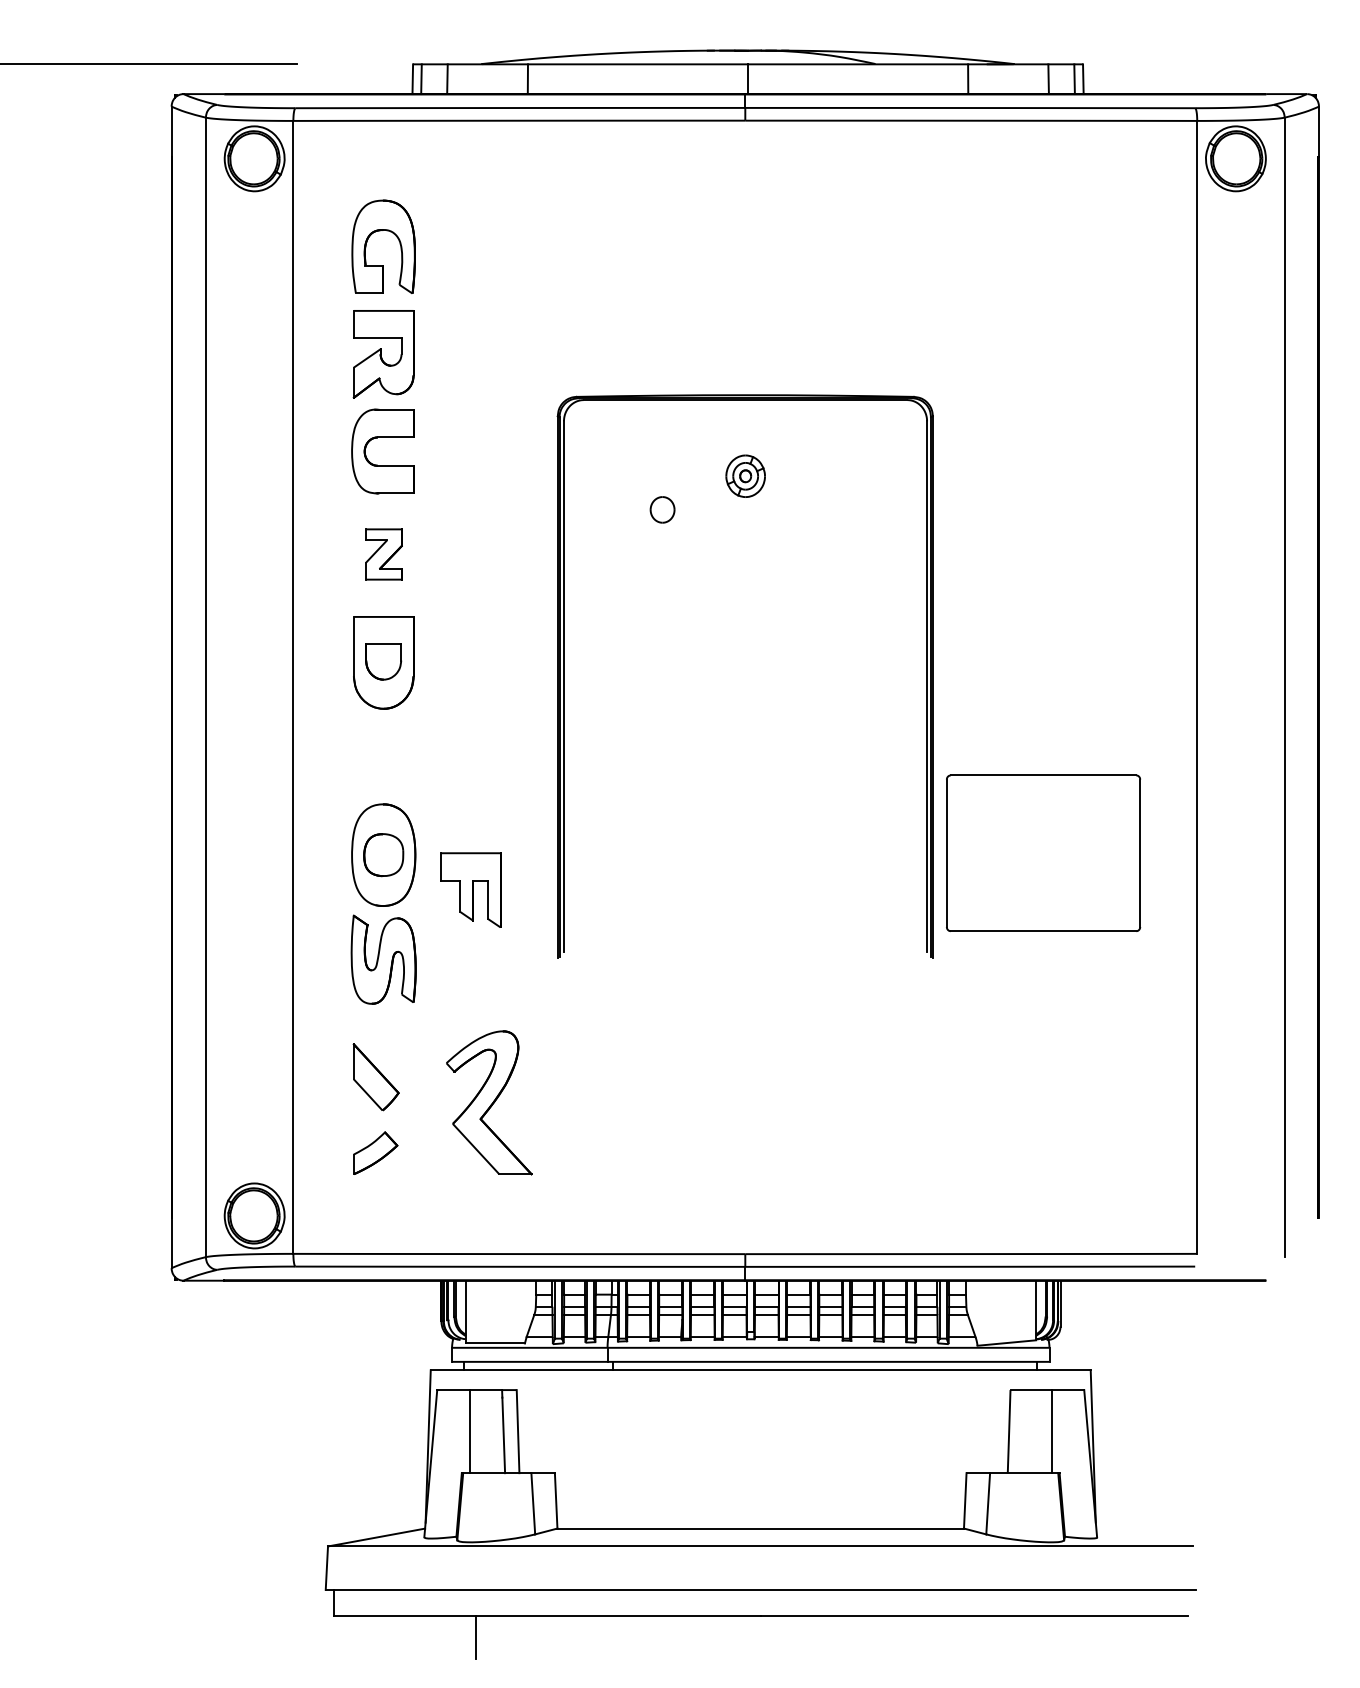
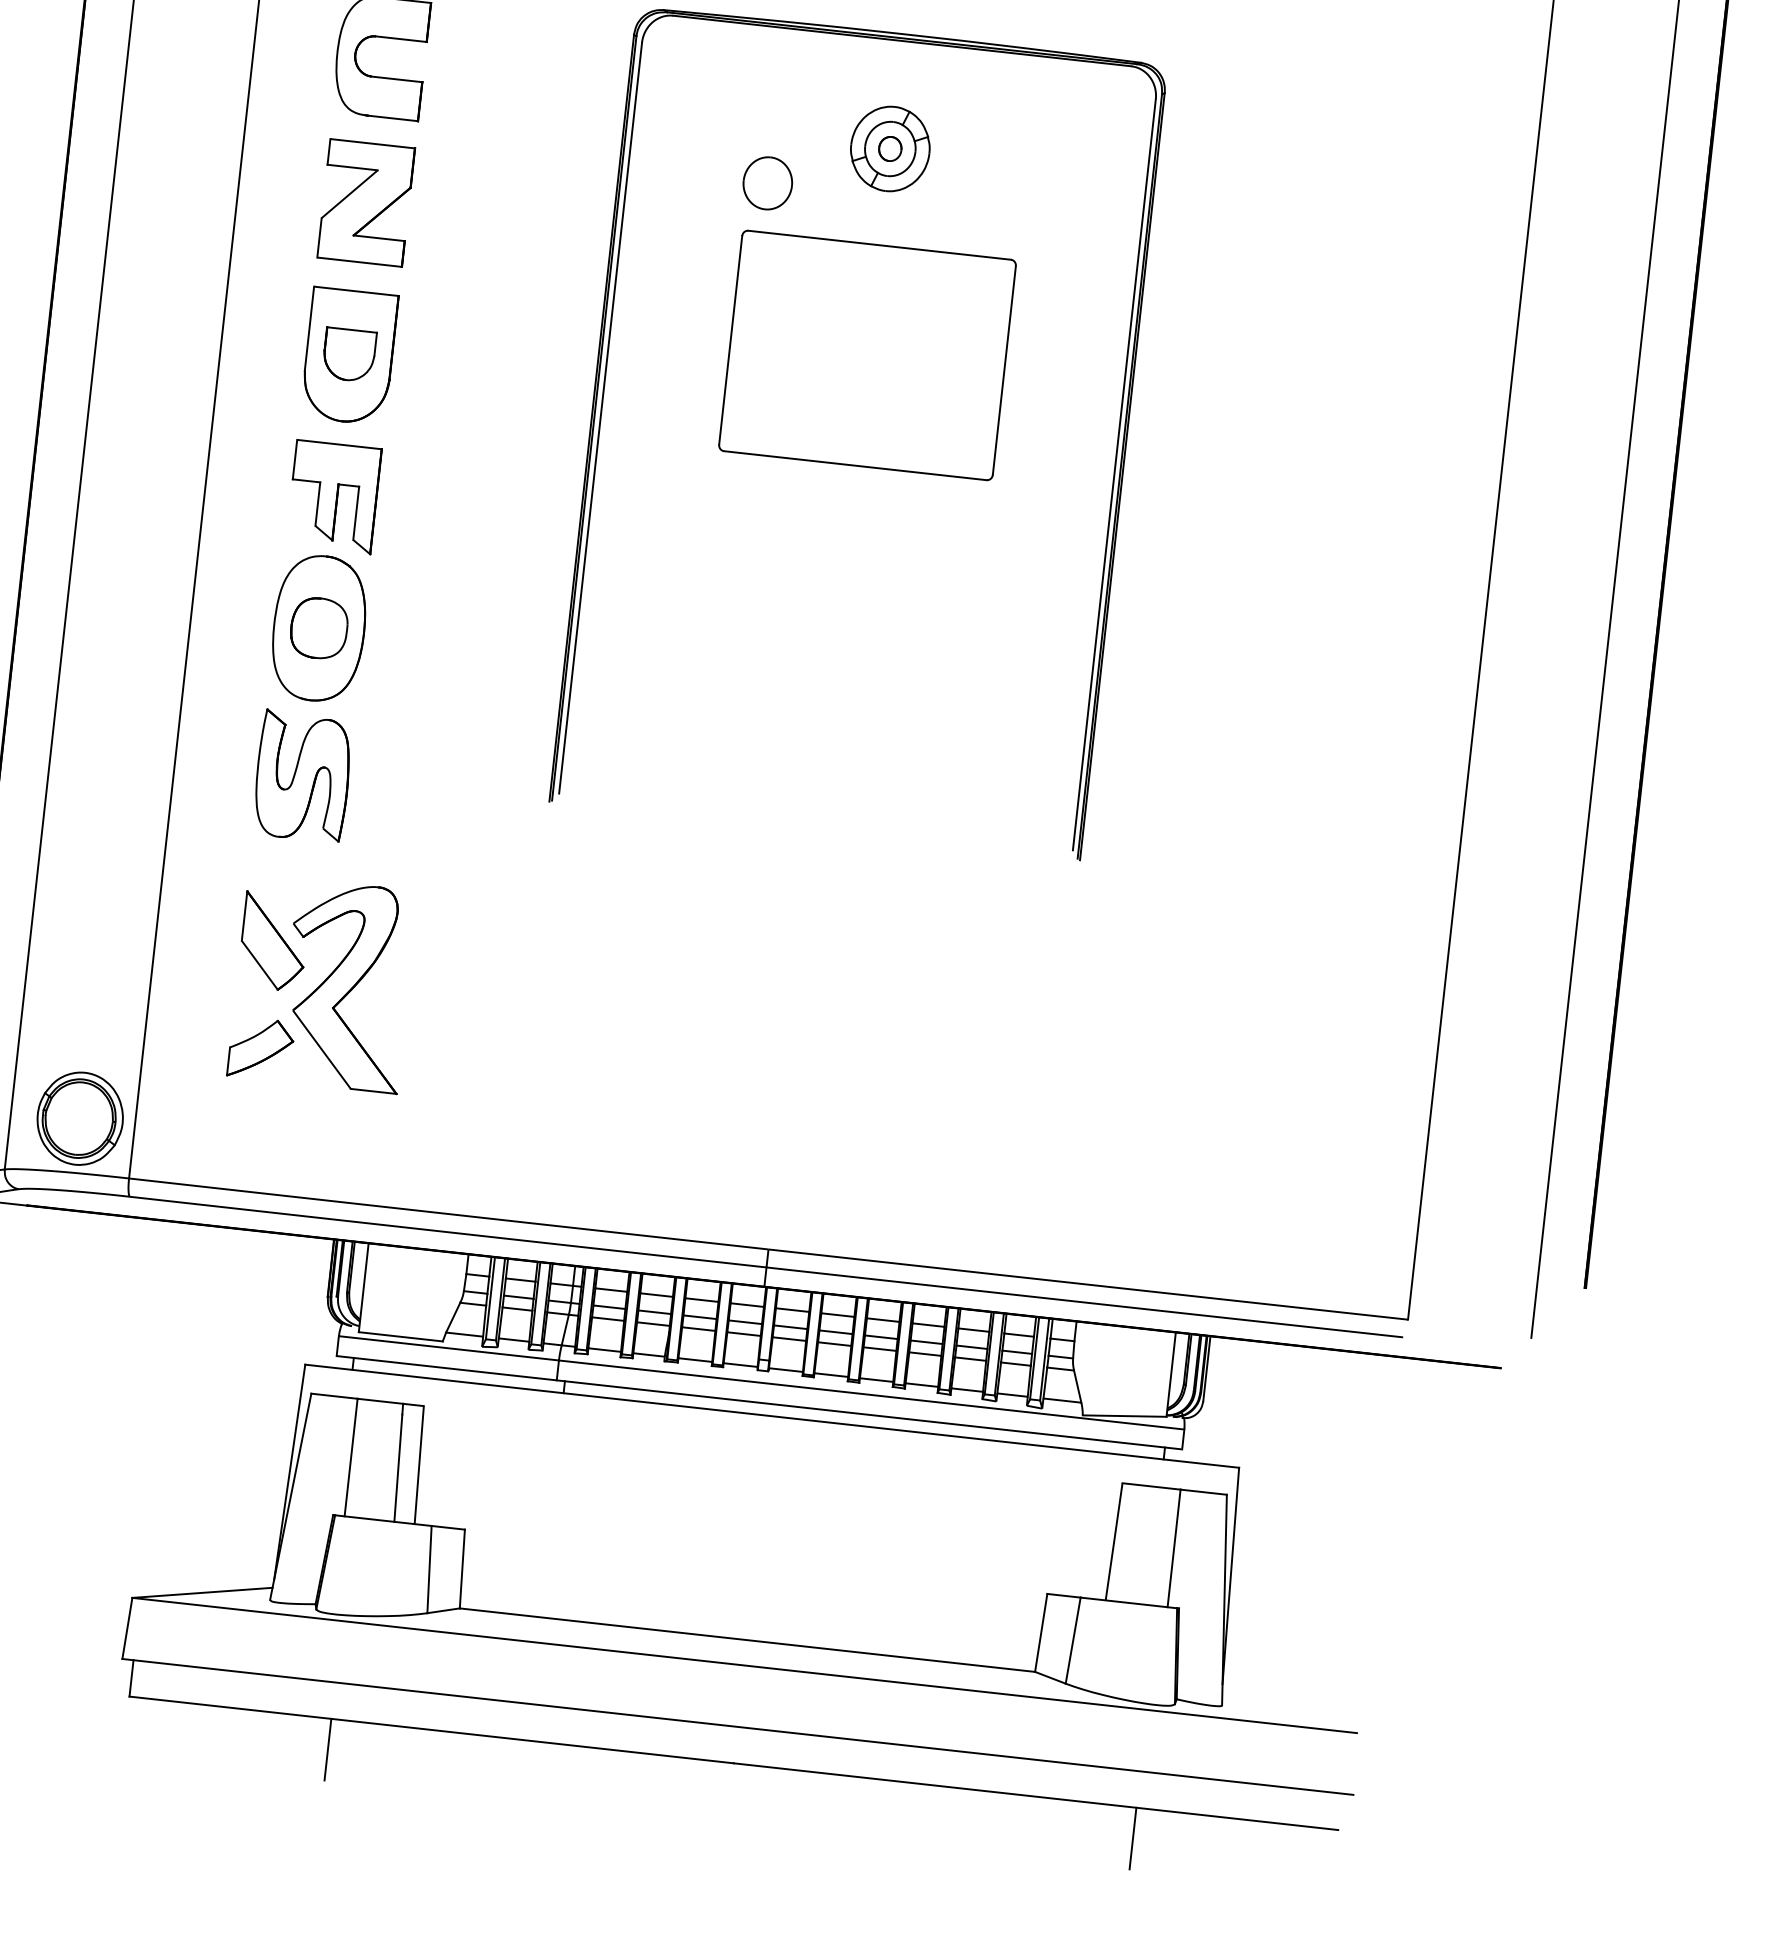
part: (745, 475) -> (890, 147), size x1.43
part: (662, 509) -> (767, 182), size x1.43
part: (383, 554) -> (365, 202), size x1.67
part: (1043, 852) -> (867, 354), moved
part: (470, 889) -> (333, 495), moved
part: (489, 1102) -> (348, 985), moved
line: (1045, 1637) -> (1133, 1838), added

